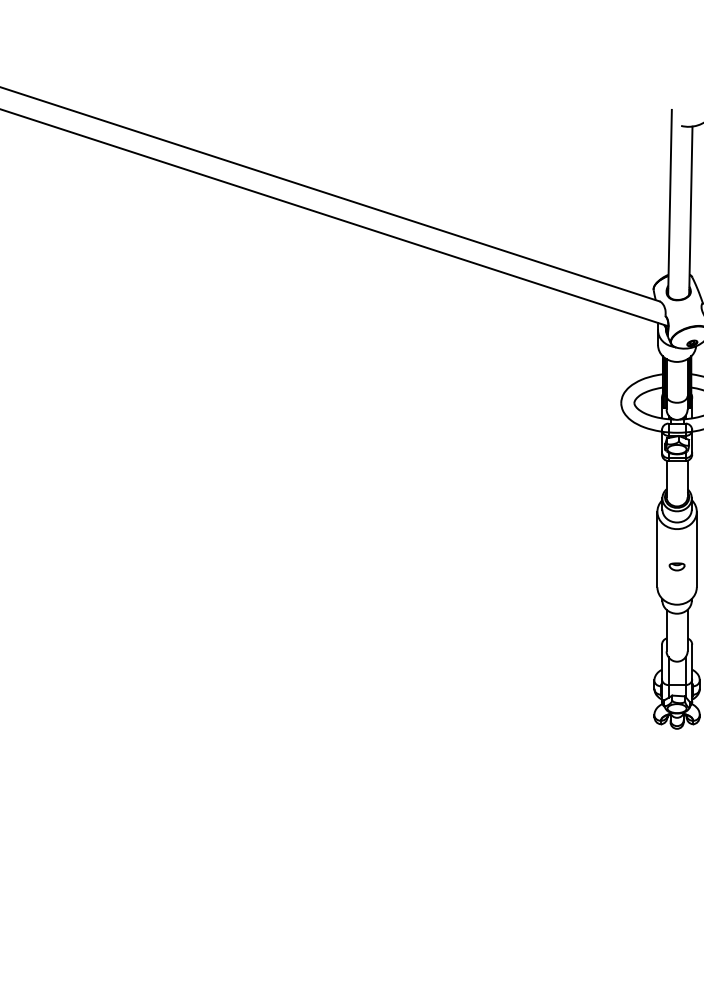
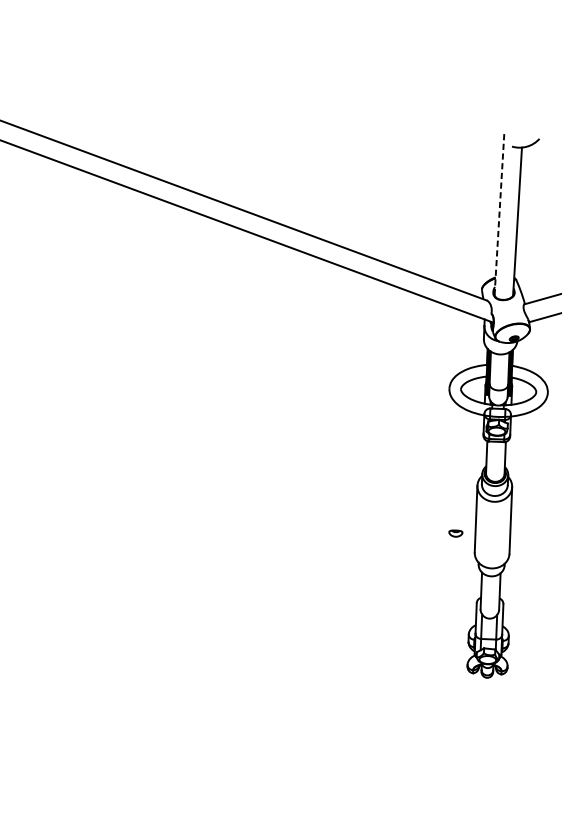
line: (670, 202) -> (499, 213), solid -> dashed
part: (676, 566) -> (455, 533), moved

